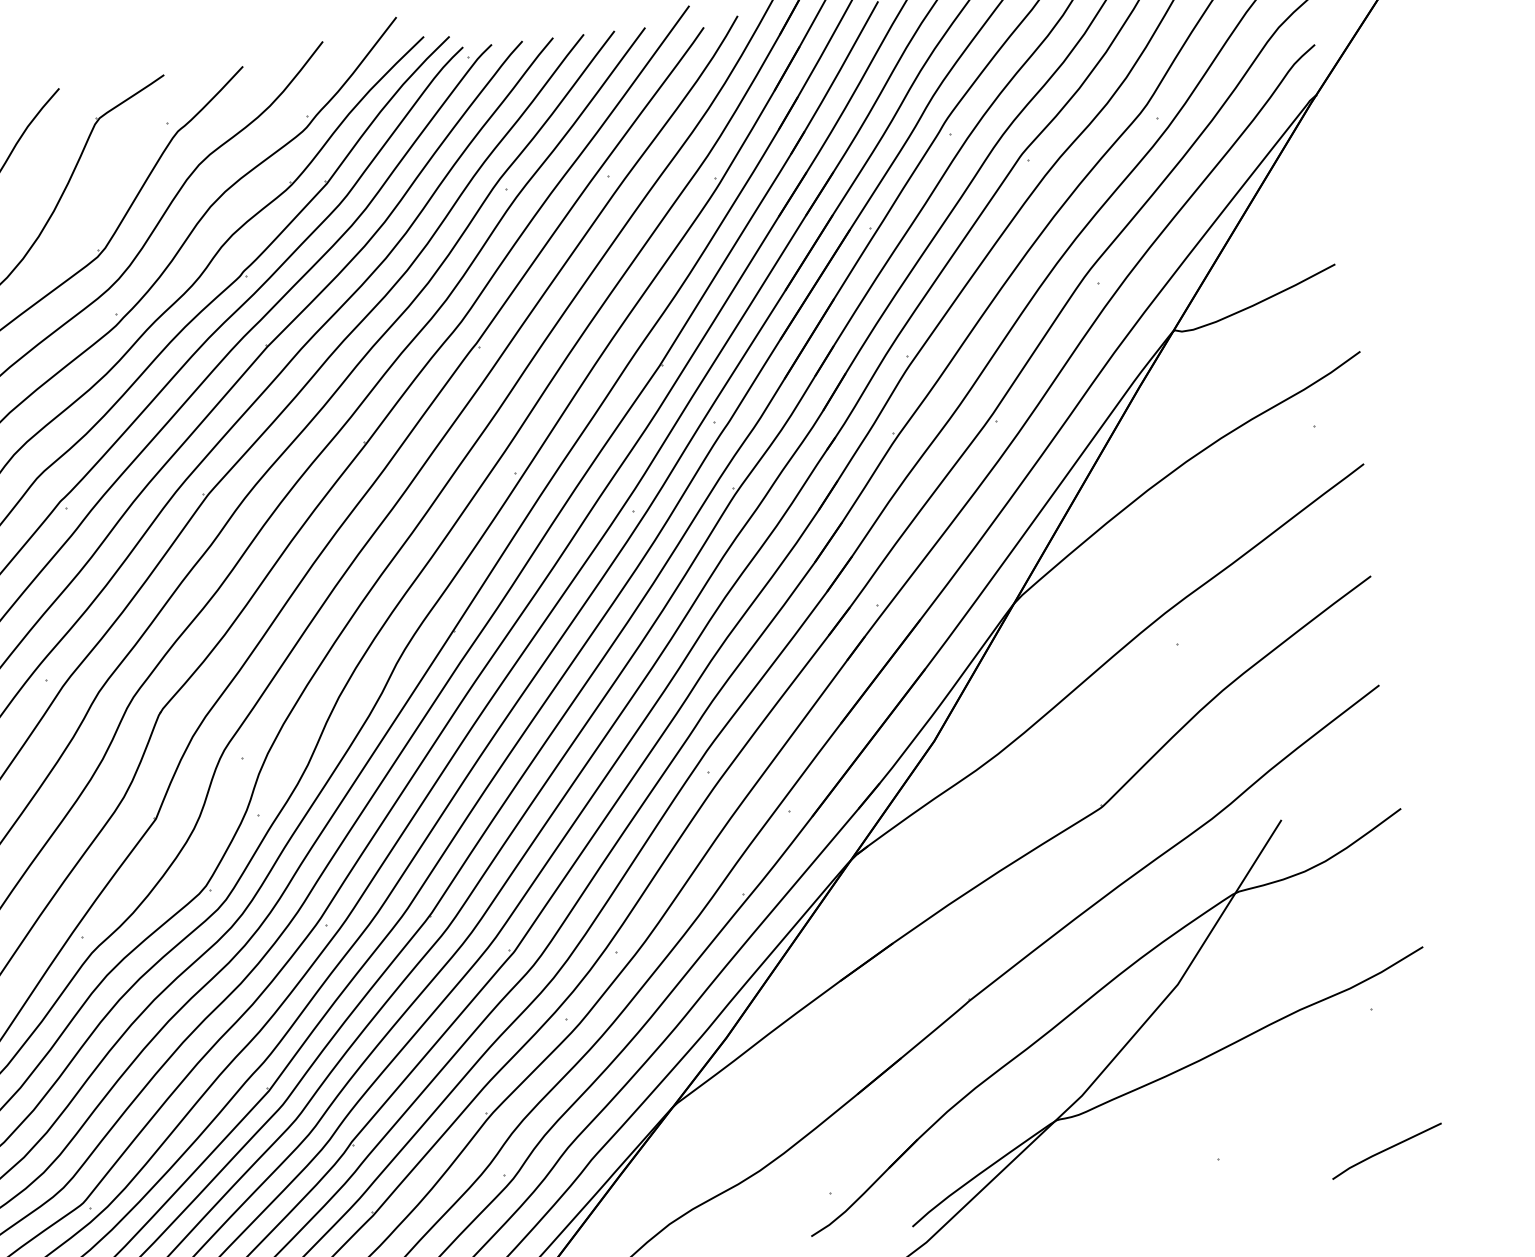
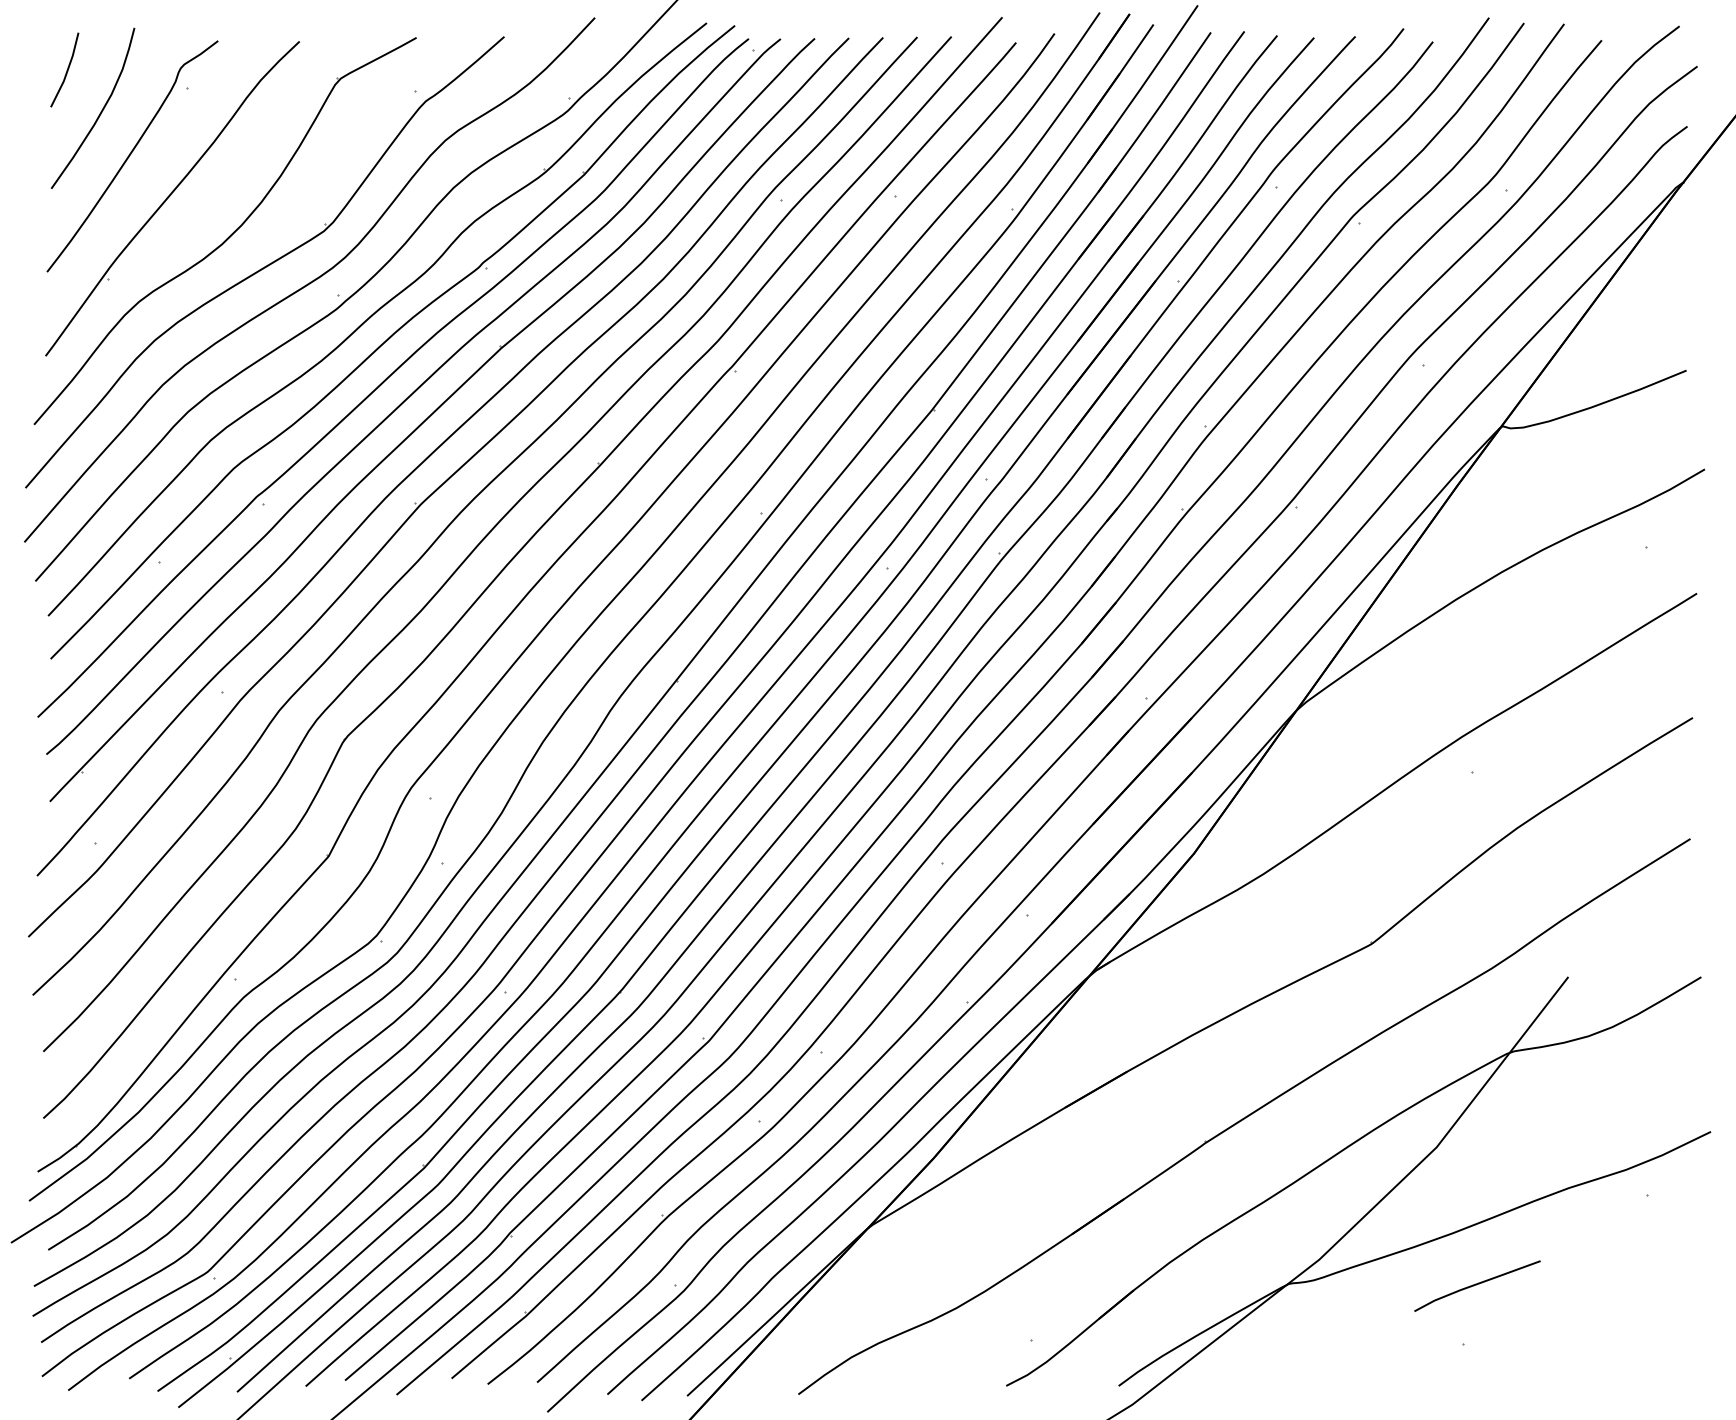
line: (1386, 1149) -> (1477, 1284), moved

